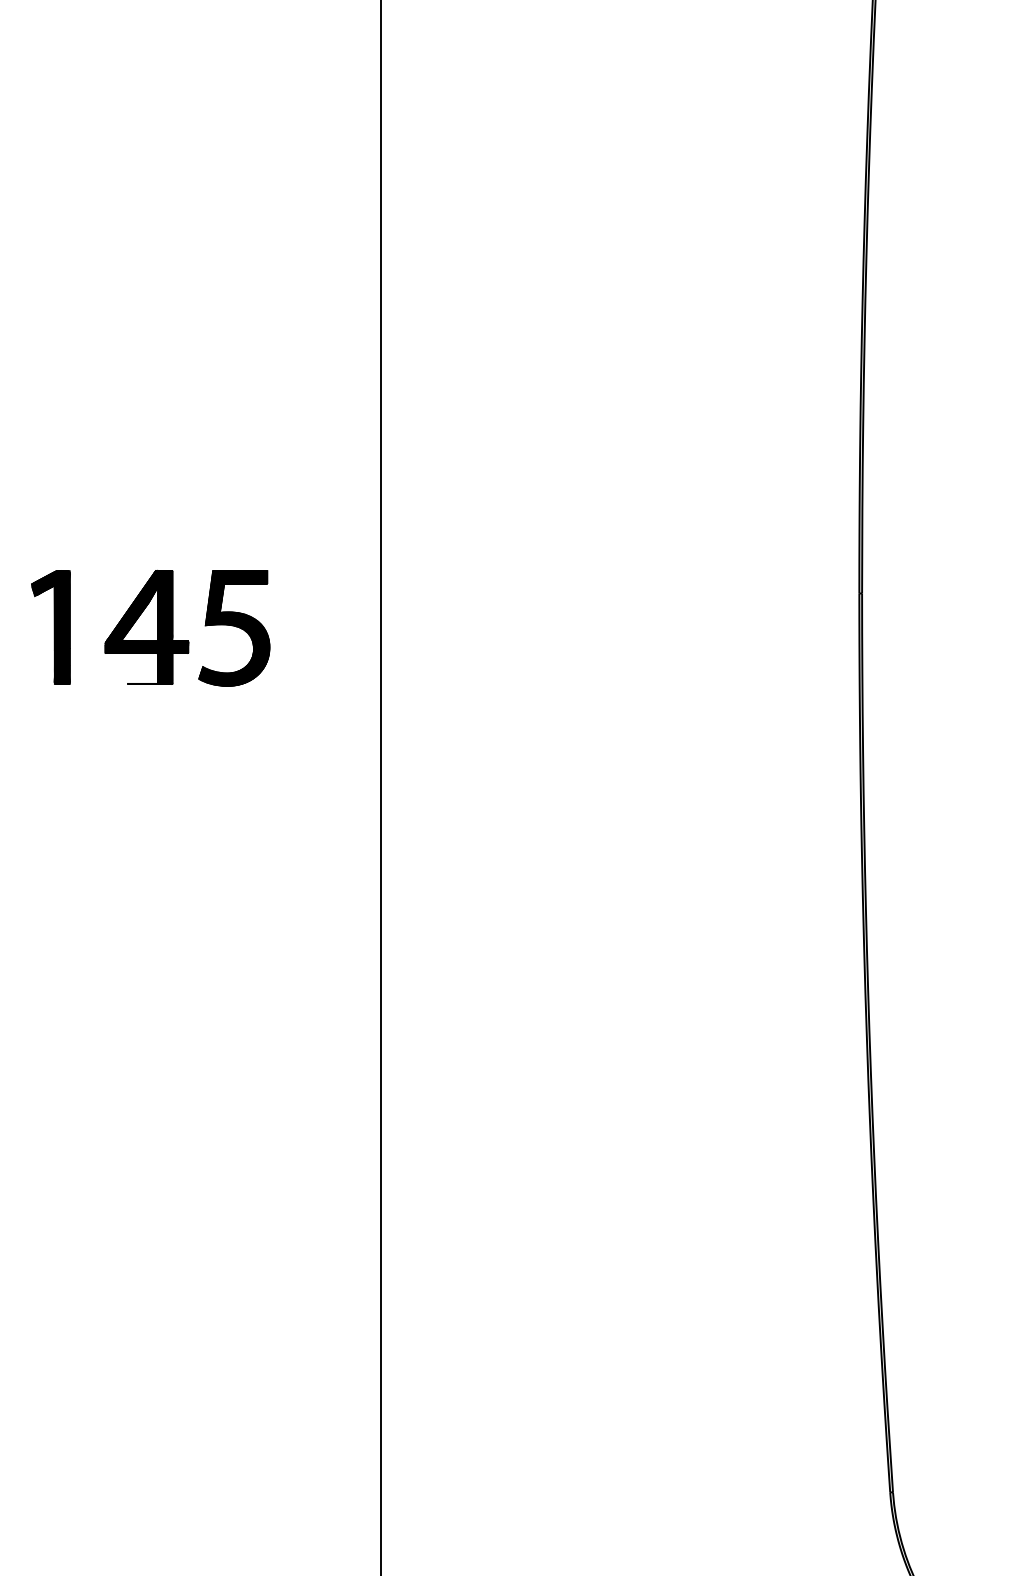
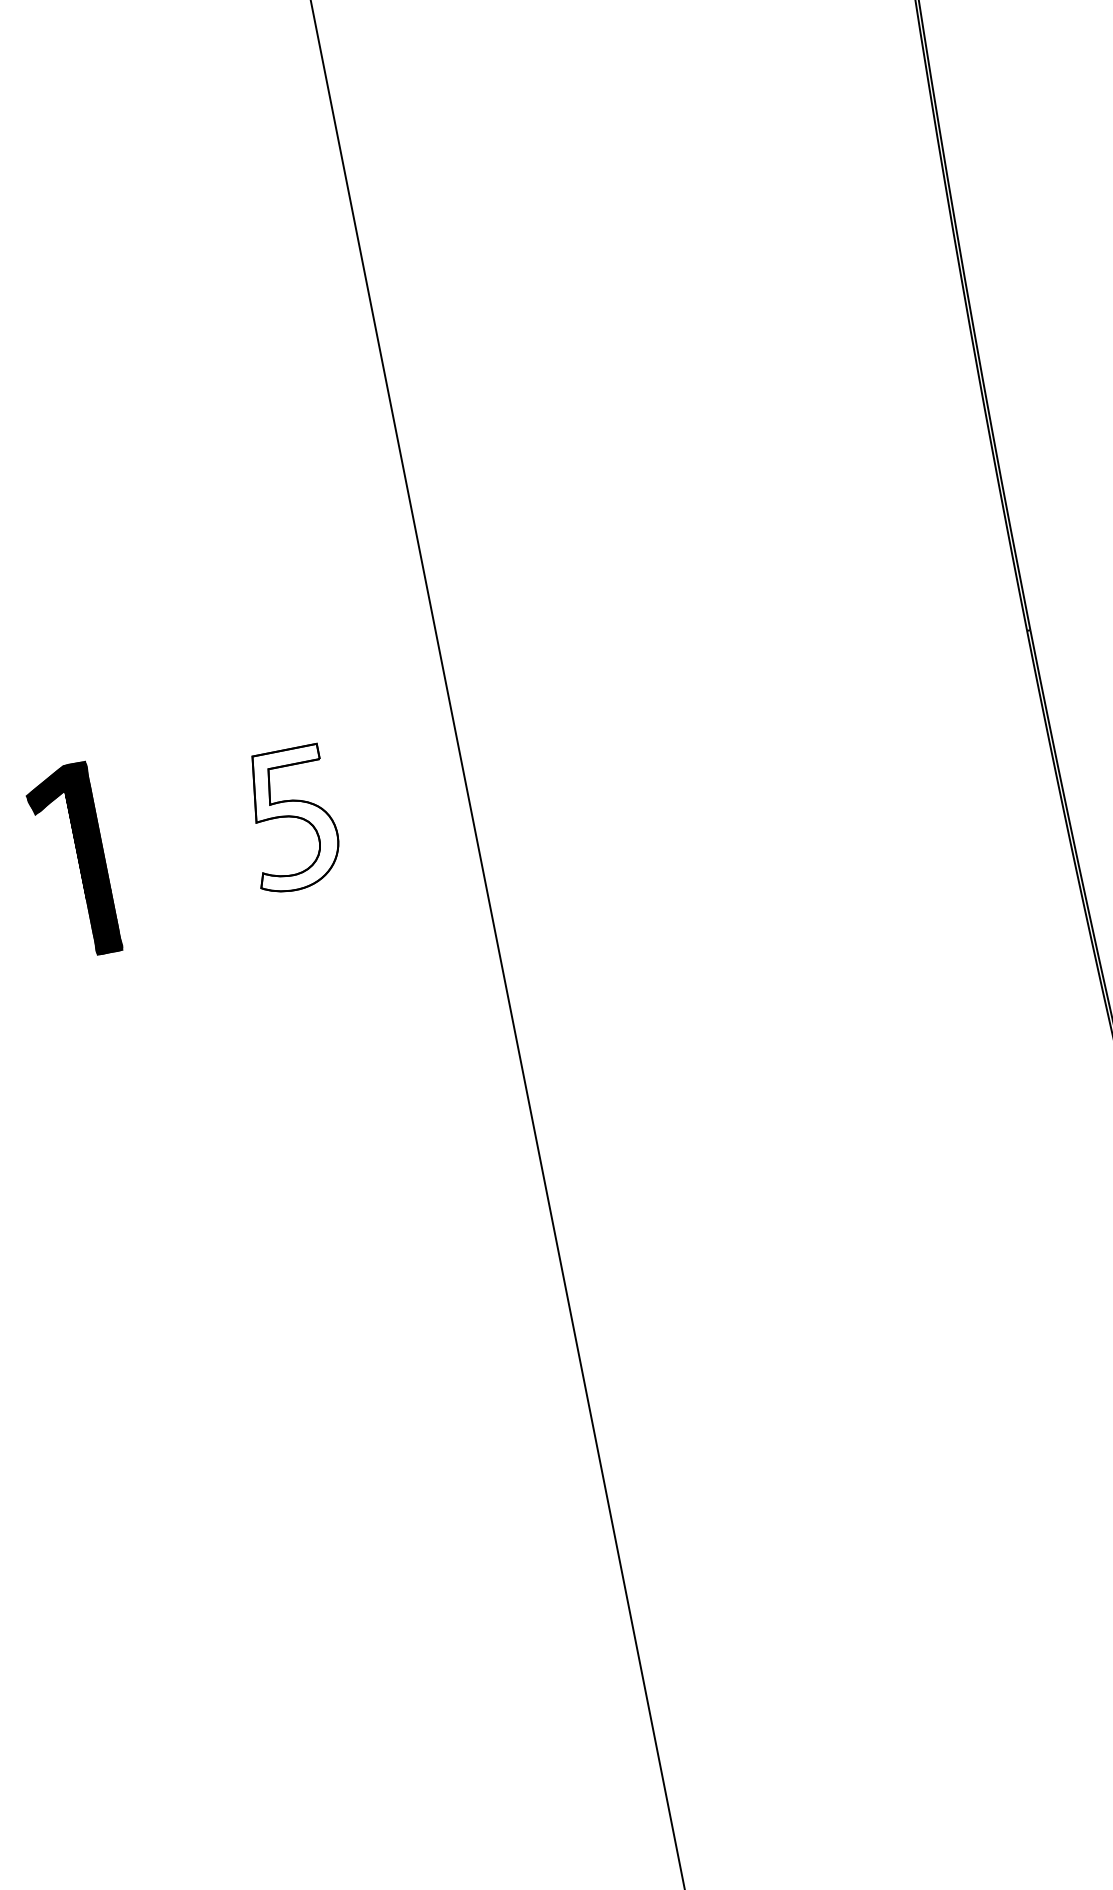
part: (146, 626) -> (186, 838), removed
part: (50, 627) -> (72, 862), size x1.4
hatch: (234, 628) -> (291, 819), removed

